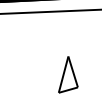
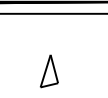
part: (67, 74) -> (49, 71), moved

